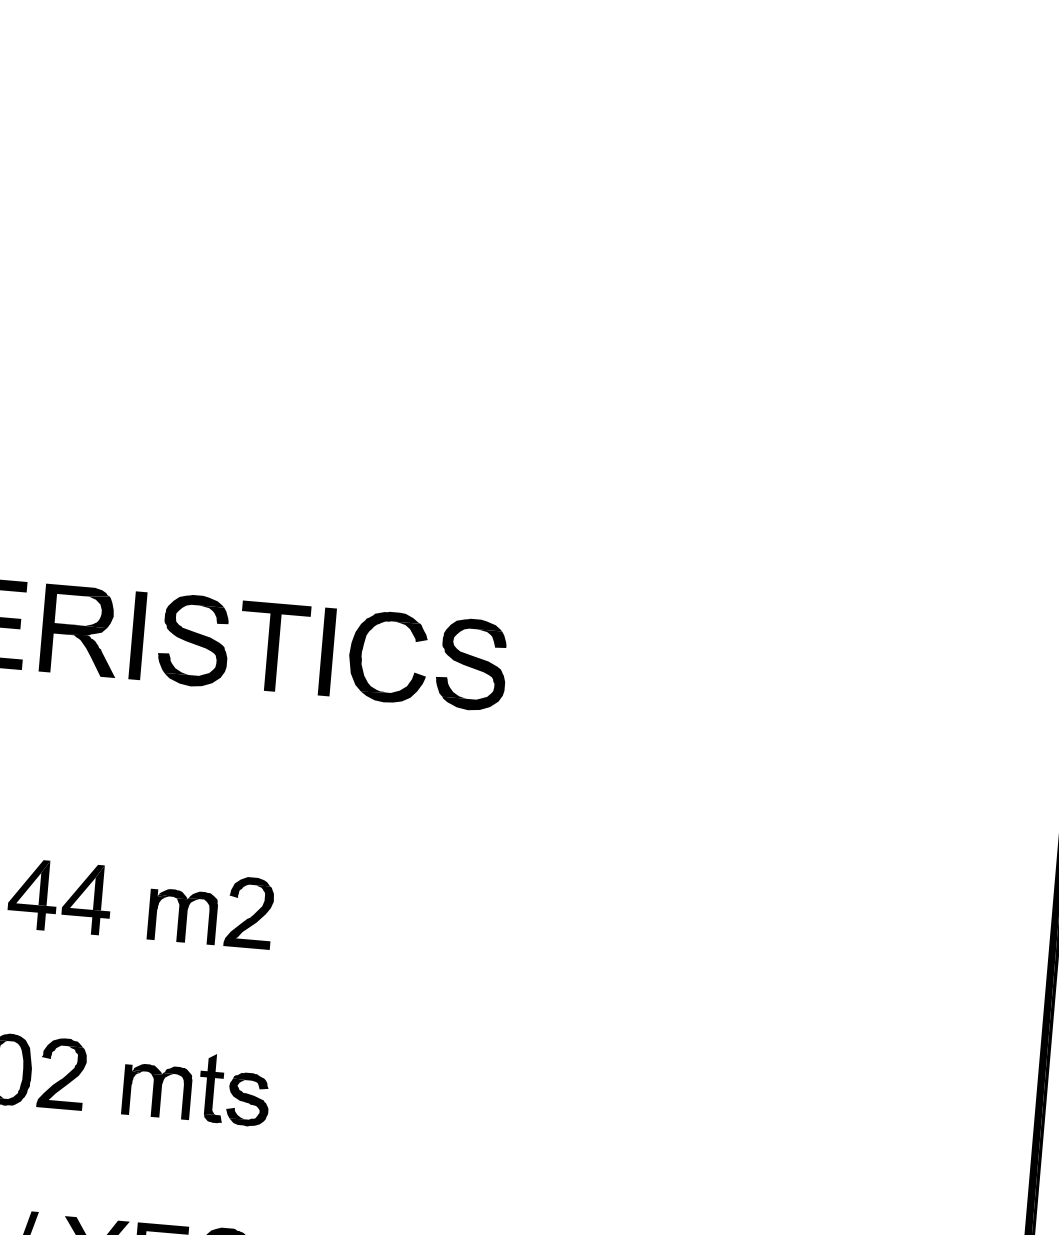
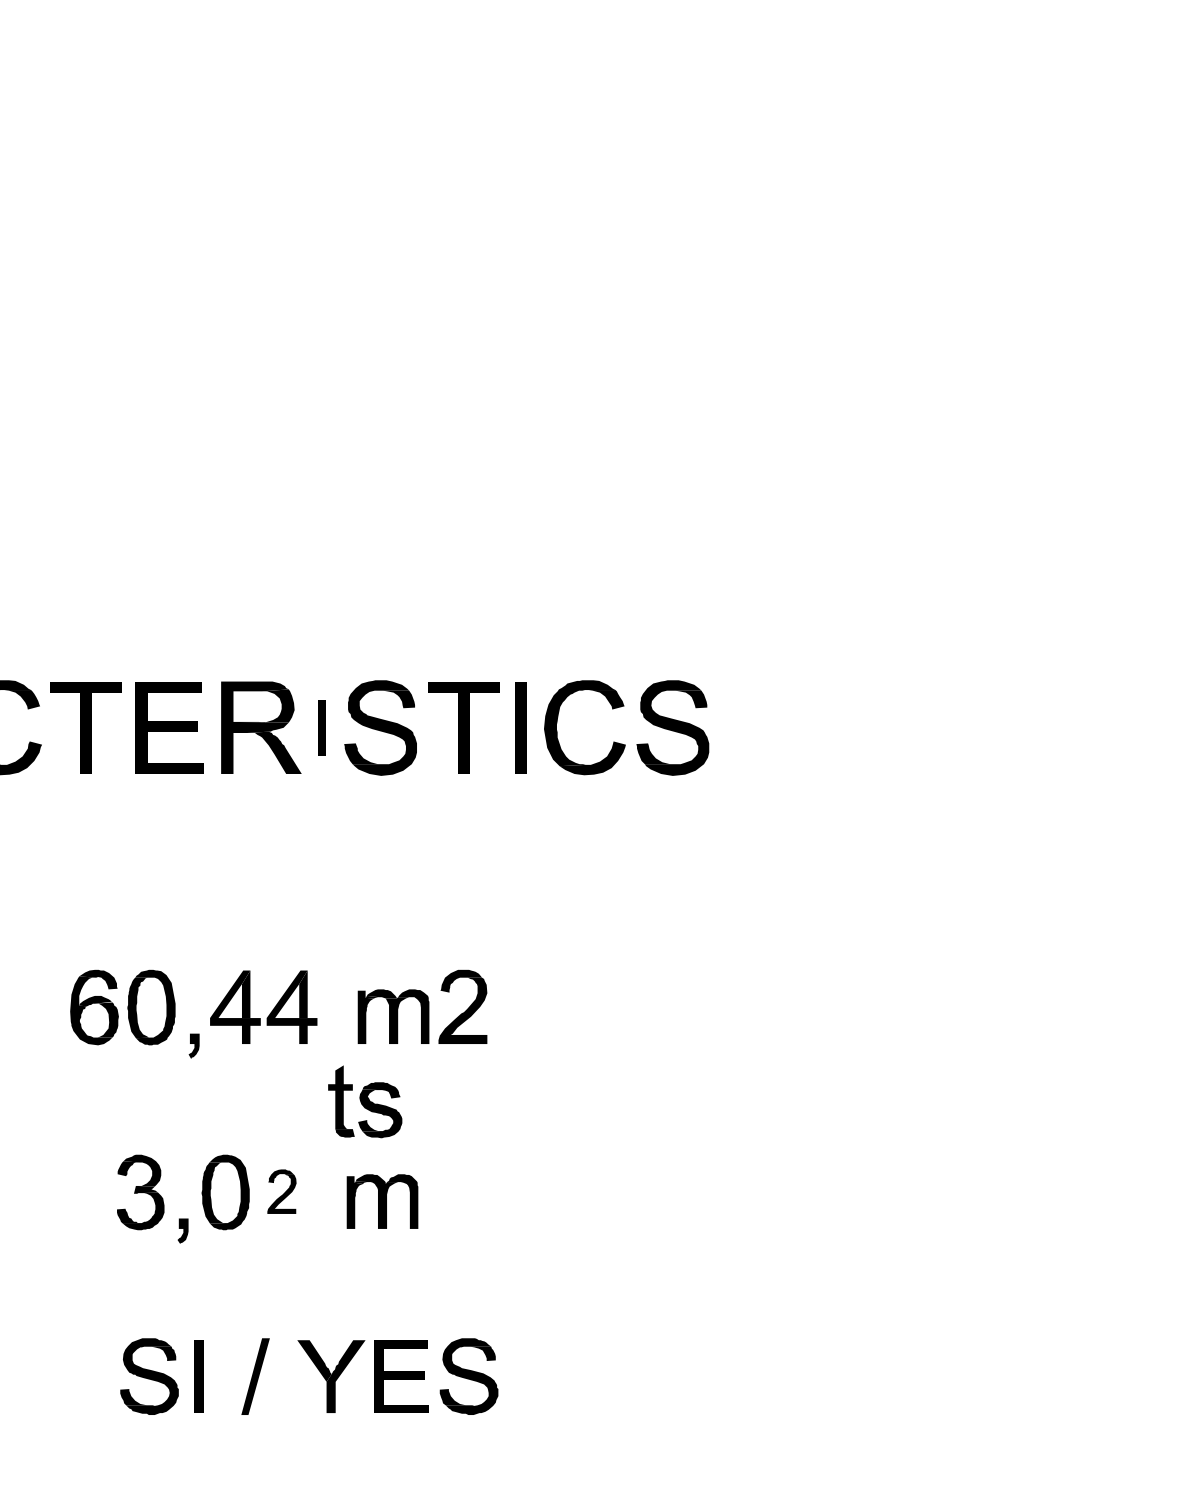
part: (137, 635) -> (321, 727), size x0.6
part: (61, 1073) -> (281, 1191), size x0.6
part: (234, 1090) -> (365, 1101), moved

